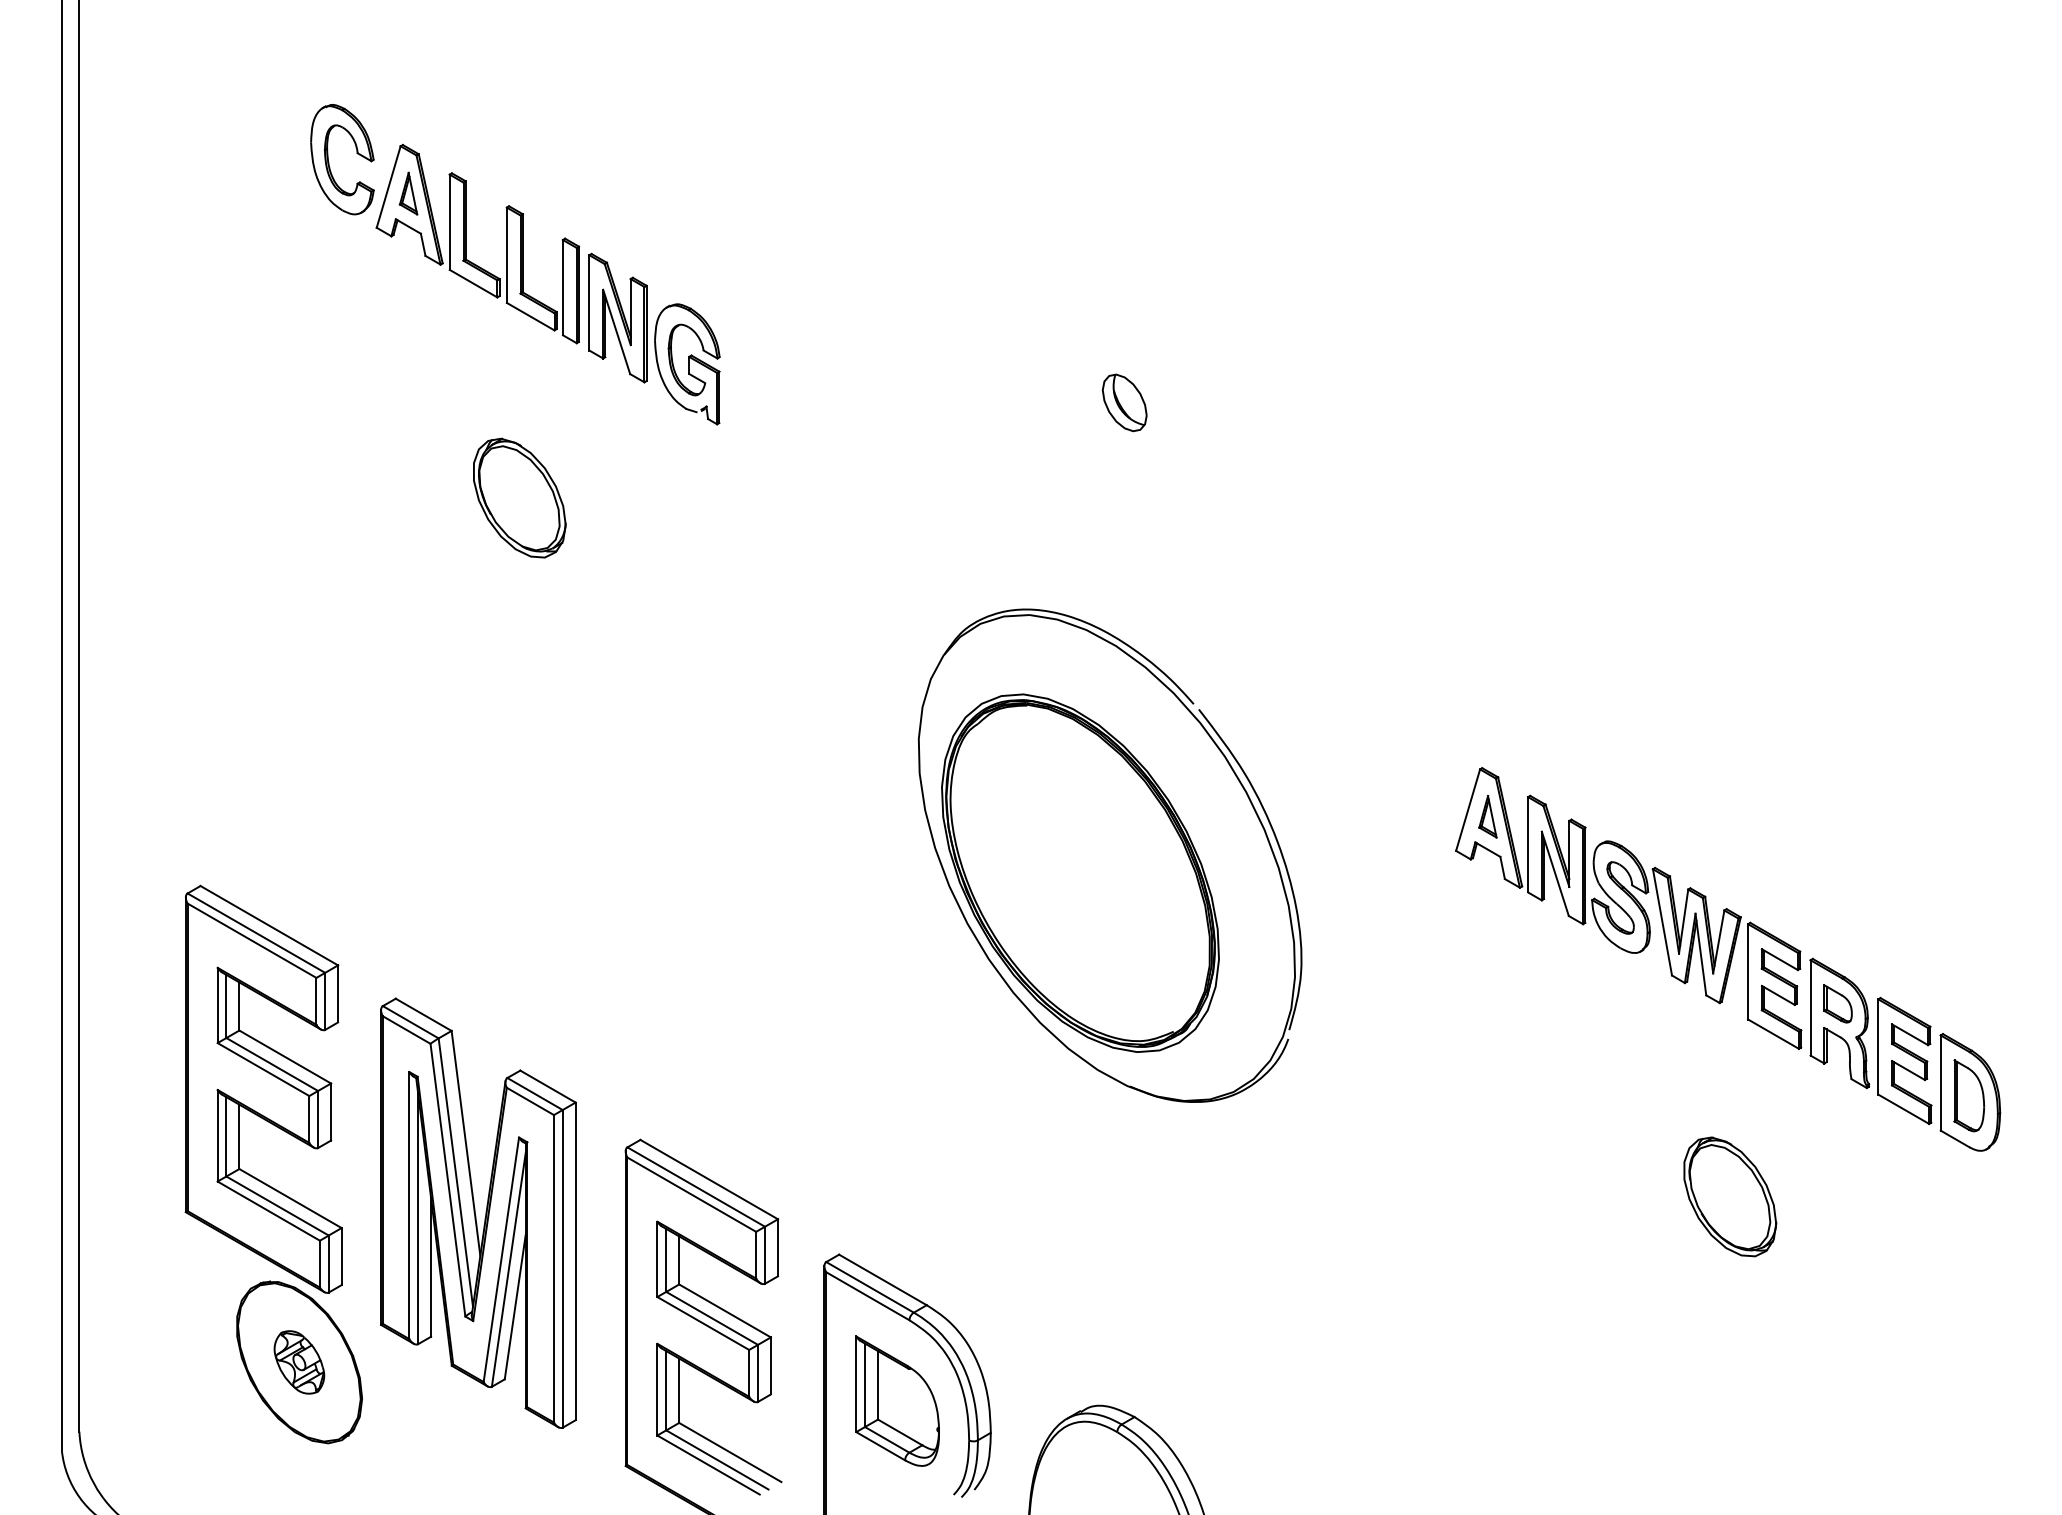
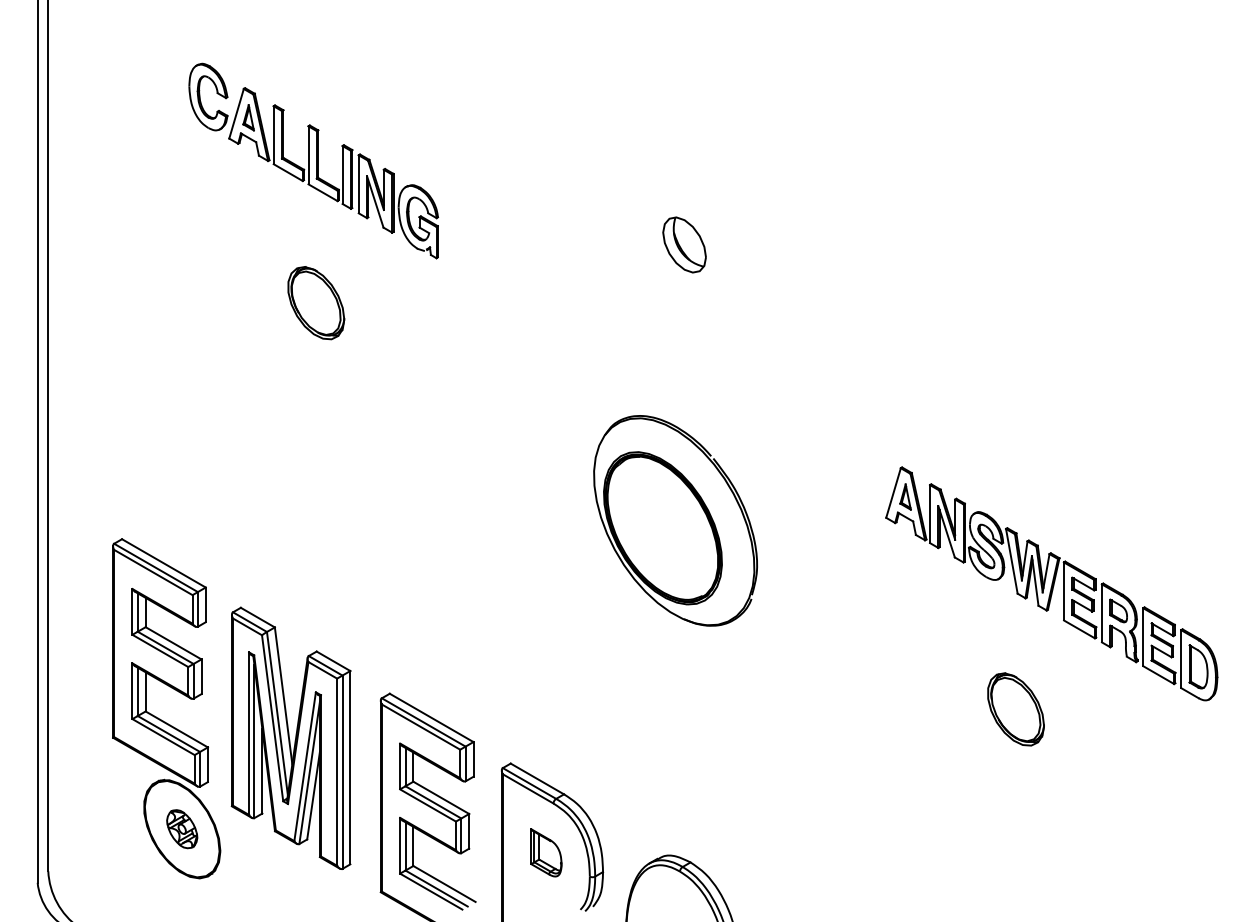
part: (1124, 403) -> (684, 245), size x1.6
part: (1109, 855) -> (675, 520), size x0.7
part: (1729, 1197) -> (1015, 709), moved
part: (897, 1400) -> (546, 852), size x0.6

